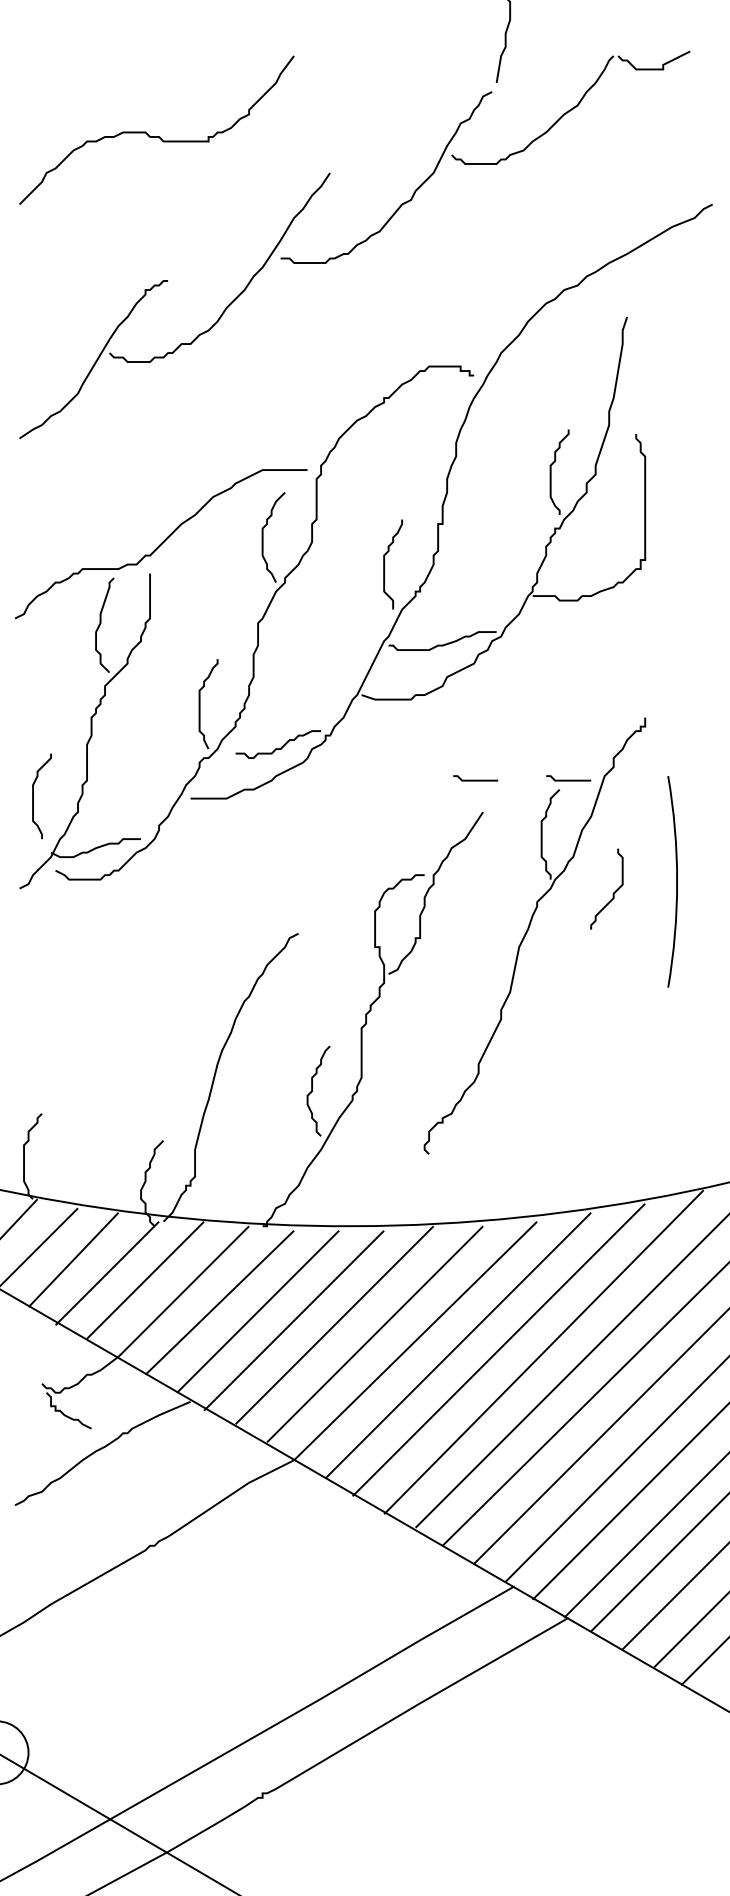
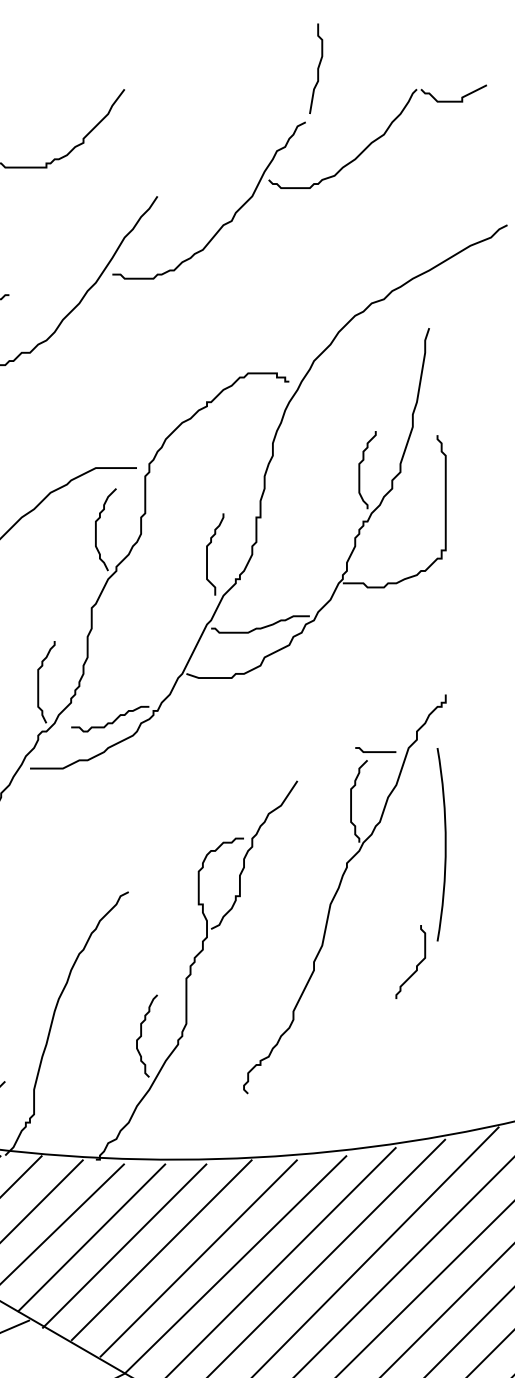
curve: (475, 779) -> (290, 751), removed
arc: (676, 881) -> (445, 844), moved
curve: (612, 893) -> (415, 966), moved

